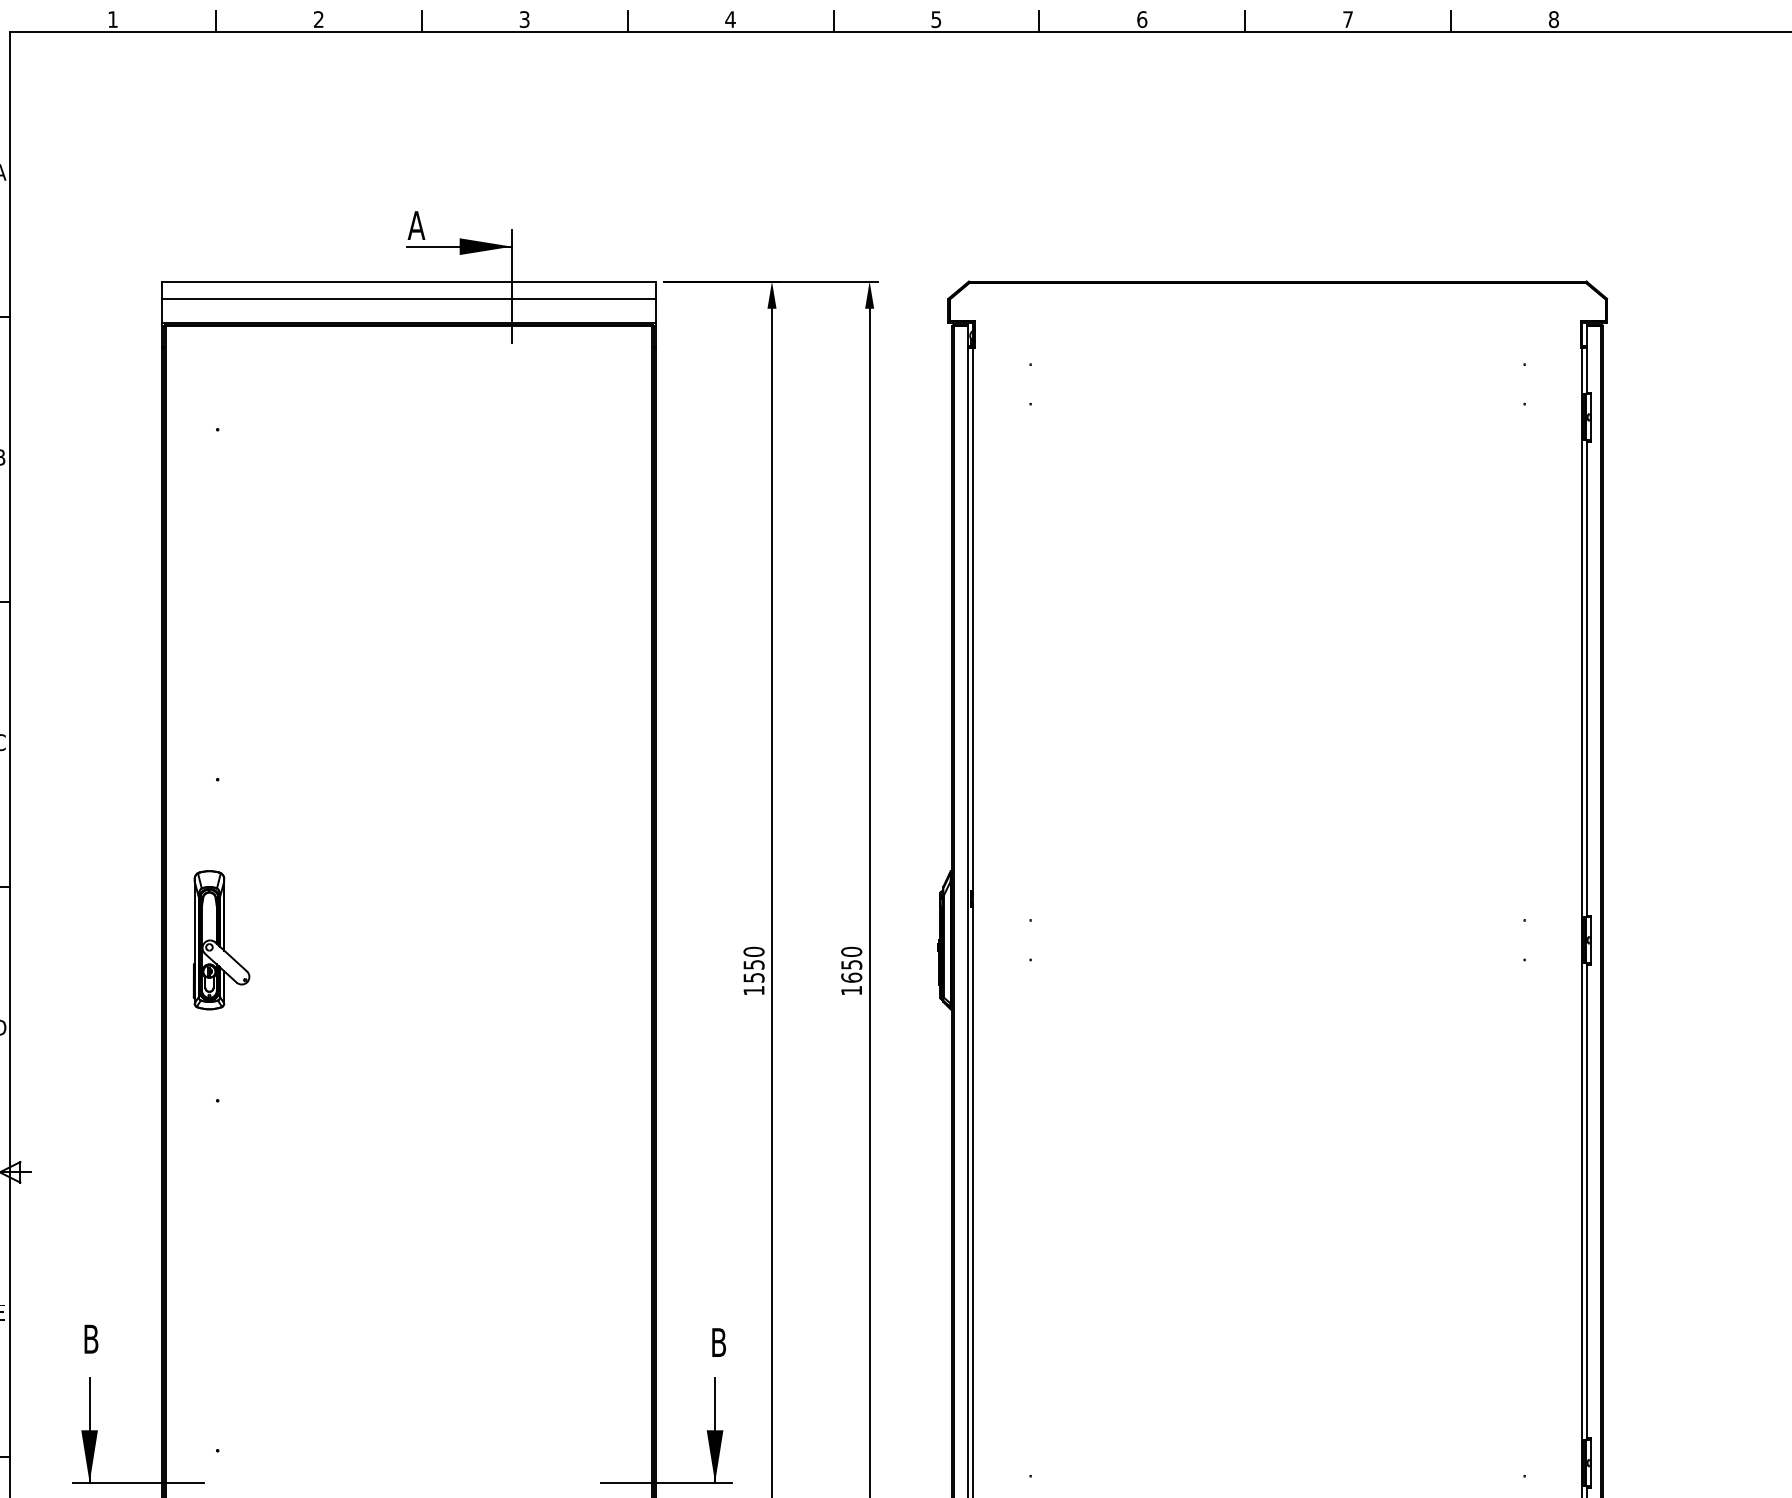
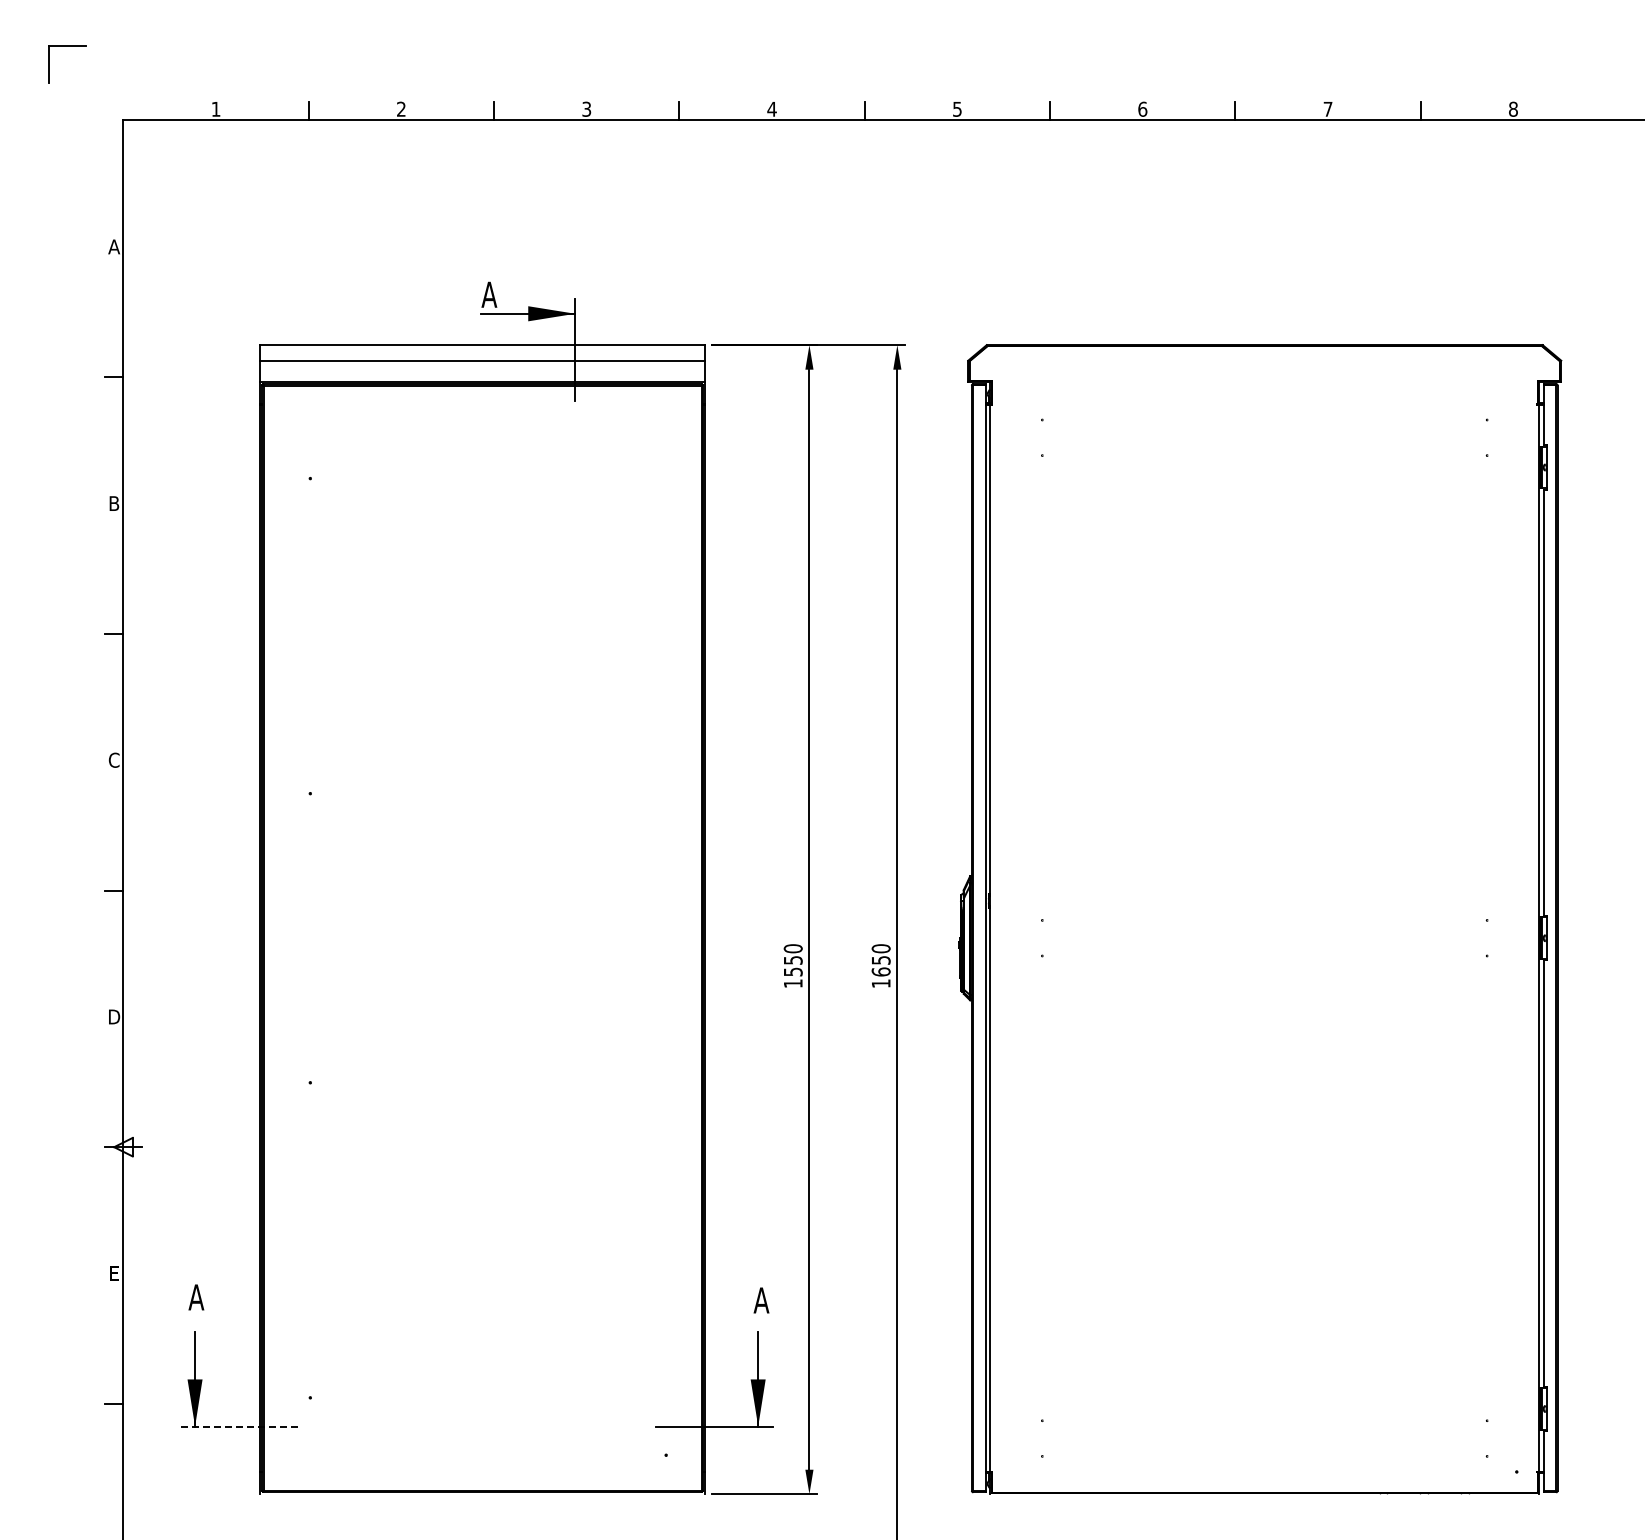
part: (221, 940) -> (313, 938), removed
text: (91, 1339) -> (196, 1297), B -> A
text: (718, 1342) -> (761, 1300), B -> A
line: (137, 1482) -> (238, 1426), solid -> dashed

